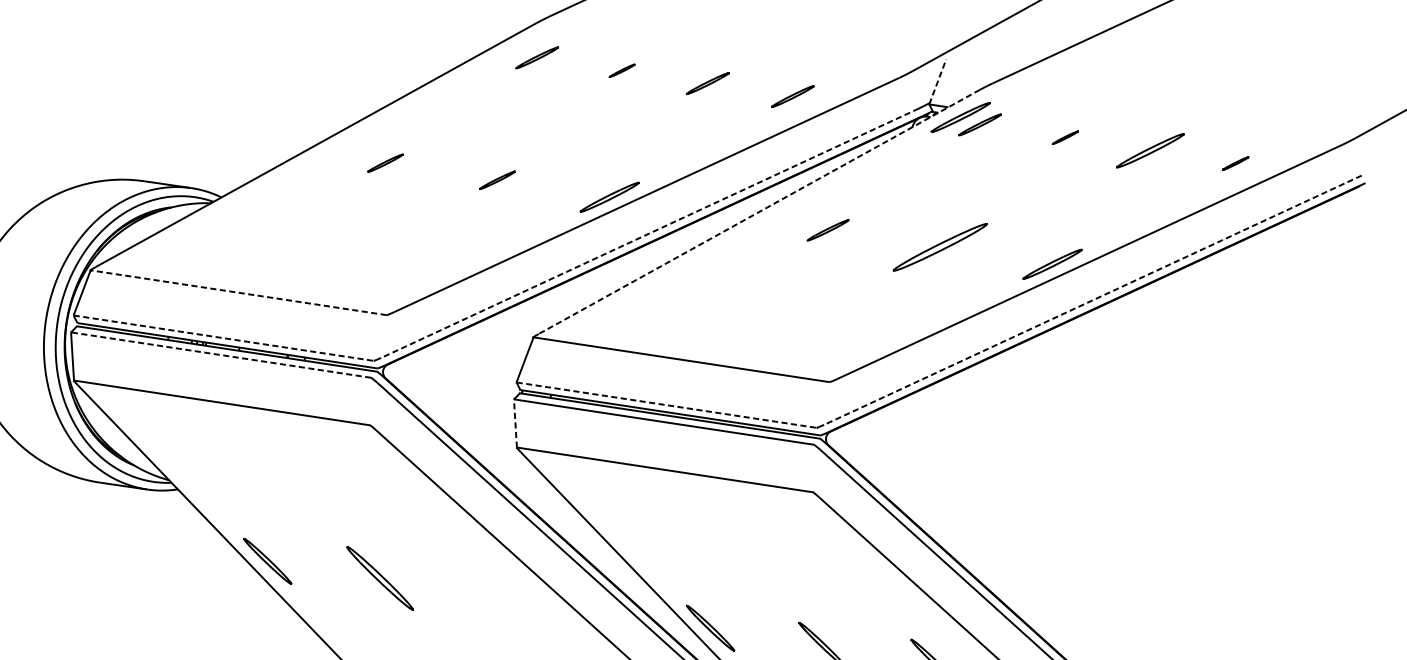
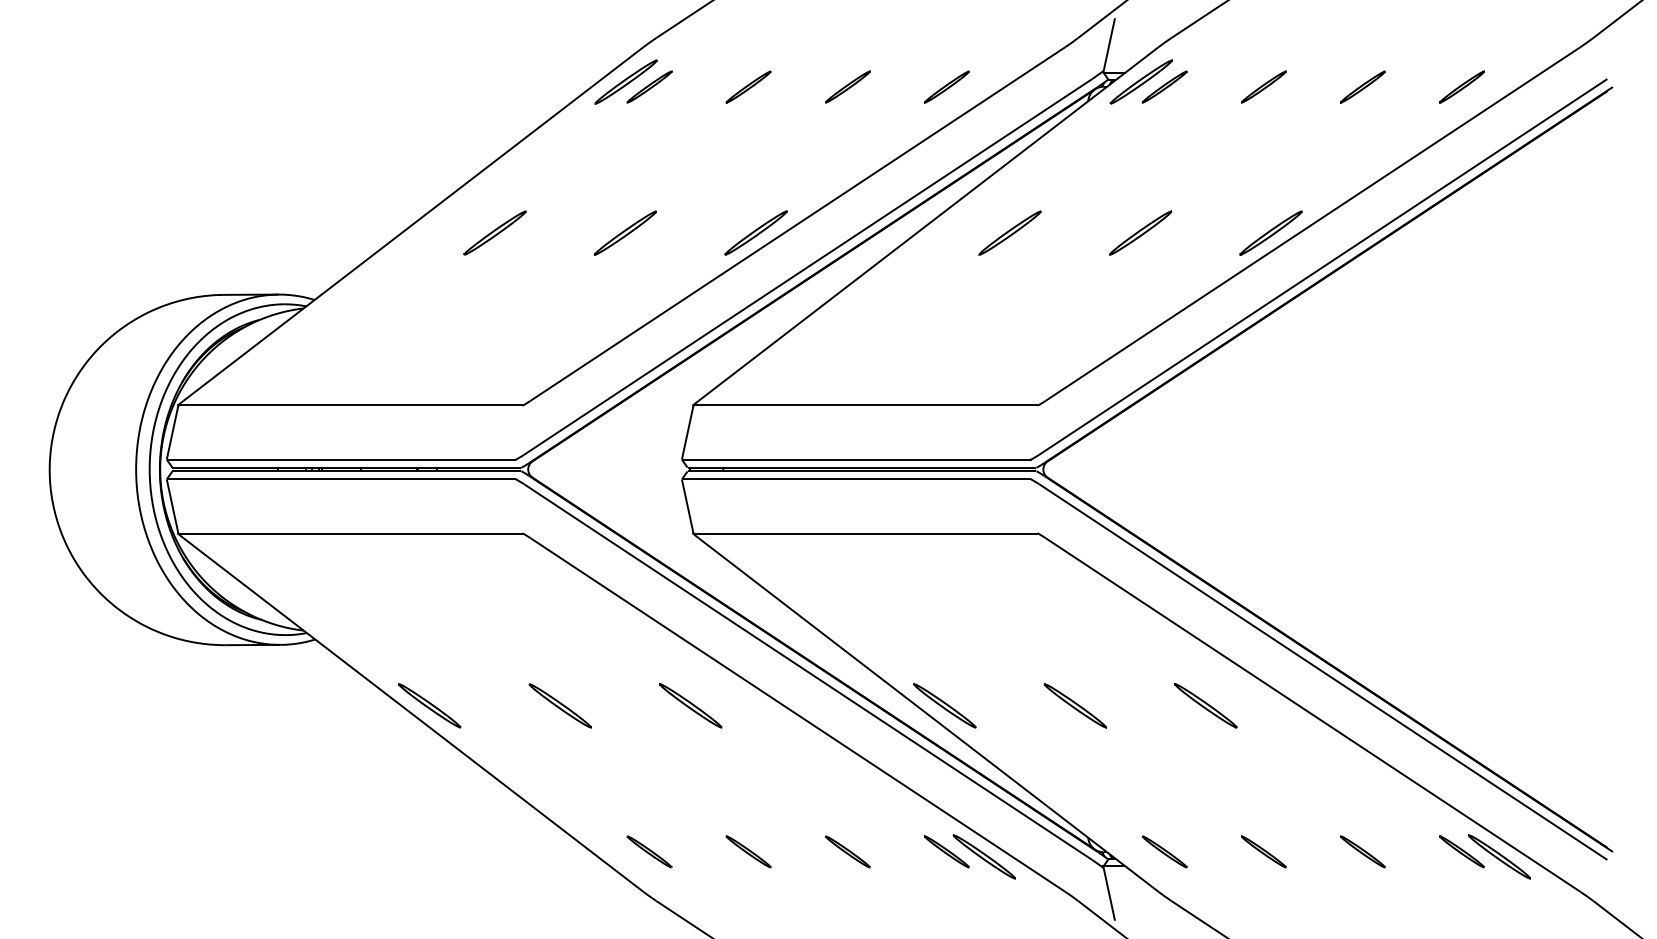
part: (517, 49) -> (625, 81), added
part: (622, 70) -> (748, 86), size x1.67
line: (938, 81) -> (1109, 45), dashed -> solid
part: (1065, 137) -> (1263, 86), size x1.67
part: (1150, 150) -> (1362, 86), size x0.62
part: (384, 162) -> (494, 232), size x1.67
part: (1235, 162) -> (1461, 86), size x1.67
part: (497, 179) -> (625, 232), size x1.67
line: (759, 212) -> (928, 224), dashed -> solid
part: (827, 229) -> (1009, 232), size x1.43
line: (650, 233) -> (808, 267), dashed -> solid
part: (940, 246) -> (1140, 232), size x0.62
line: (238, 292) -> (350, 405), dashed -> solid
line: (1093, 300) -> (1323, 267), dashed -> solid
line: (223, 338) -> (341, 459), dashed -> solid
line: (220, 355) -> (340, 479), dashed -> solid
line: (666, 405) -> (856, 459), dashed -> solid
line: (515, 423) -> (687, 506), dashed -> solid
part: (379, 577) -> (559, 705), size x0.71
part: (491, 594) -> (690, 705), added

